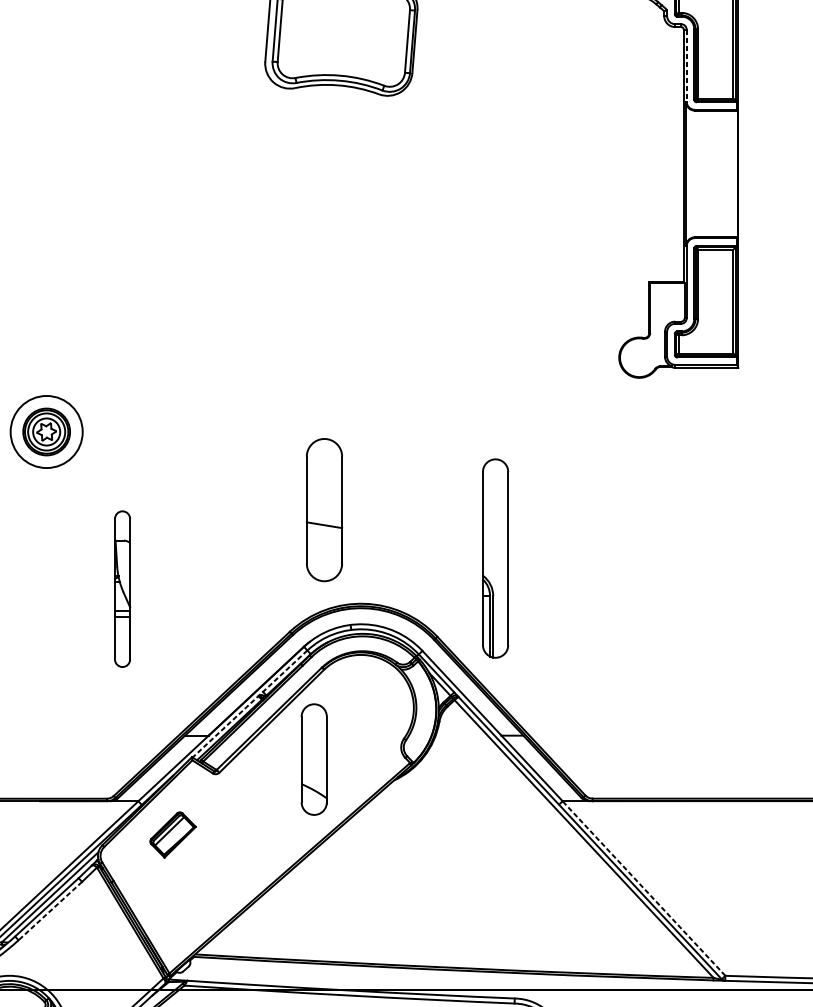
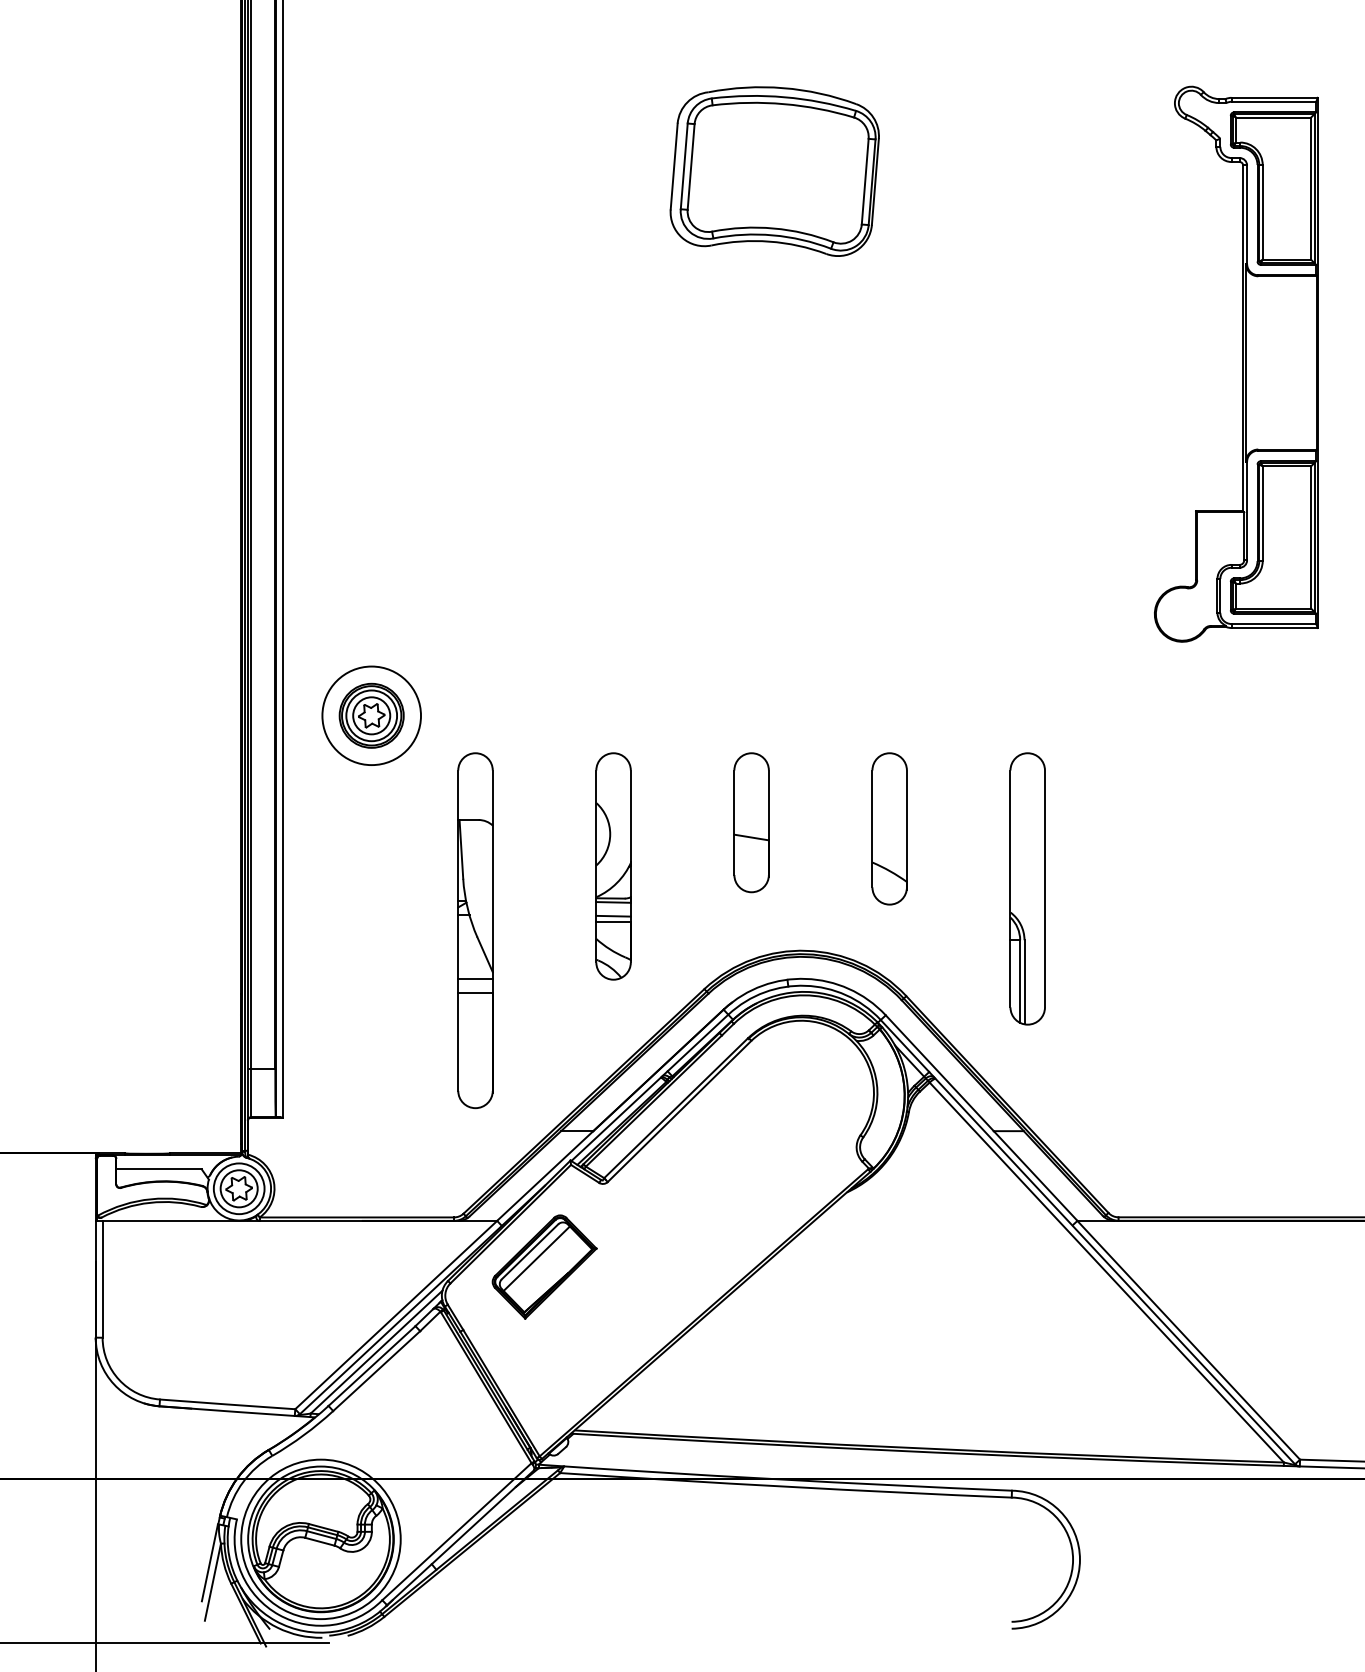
line: (686, 66) -> (1247, 215), dashed -> solid
part: (324, 509) -> (751, 822), size x0.71
part: (223, 542) -> (613, 866), added
part: (495, 558) -> (1027, 888), moved
part: (122, 588) -> (475, 930), size x1.67
line: (249, 704) -> (649, 1088), dashed -> solid
part: (314, 759) -> (889, 828), moved
part: (173, 834) -> (544, 1266), size x1.67
line: (643, 887) -> (1188, 1339), dashed -> solid
line: (50, 911) -> (376, 1371), dashed -> solid

